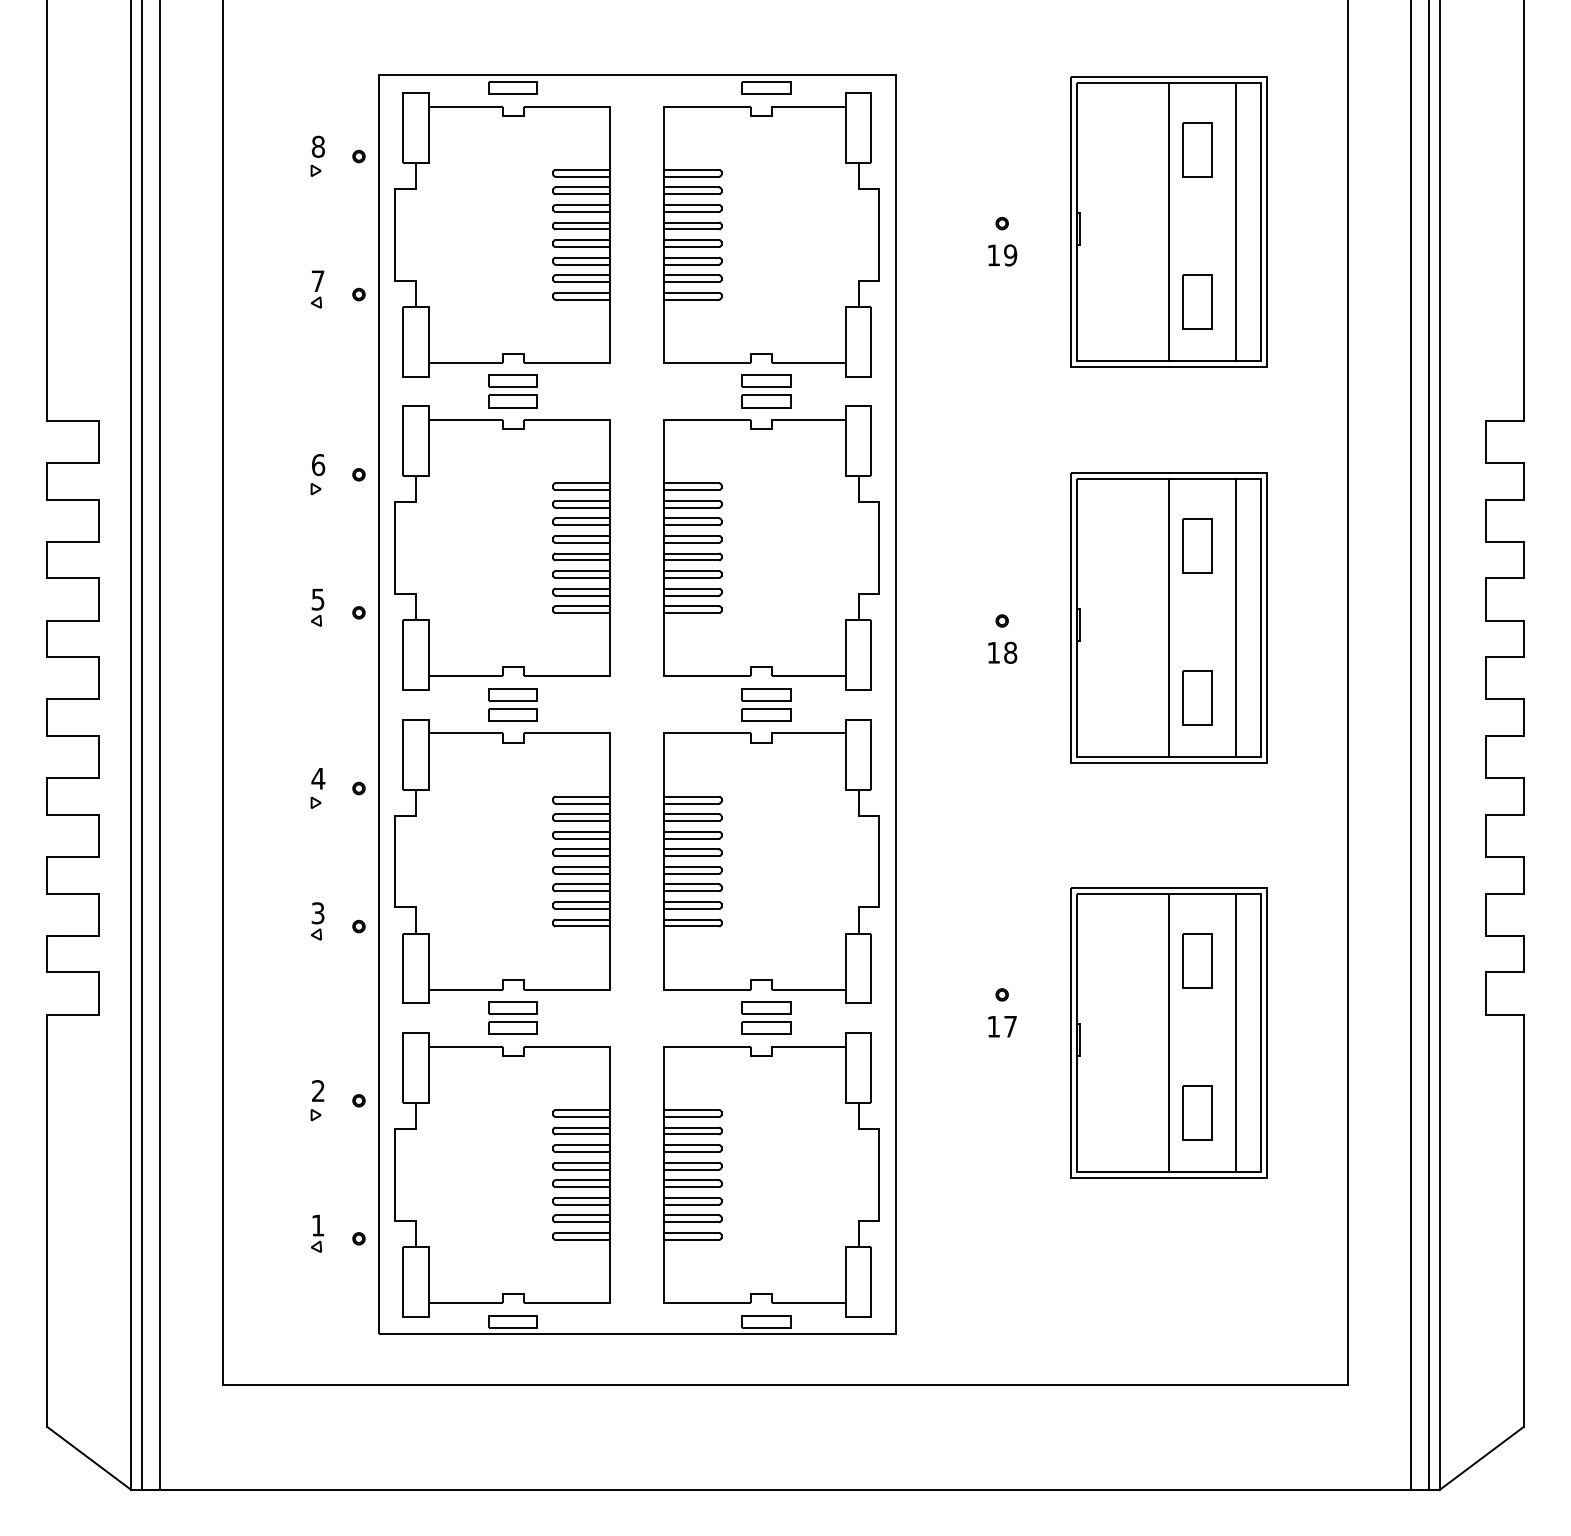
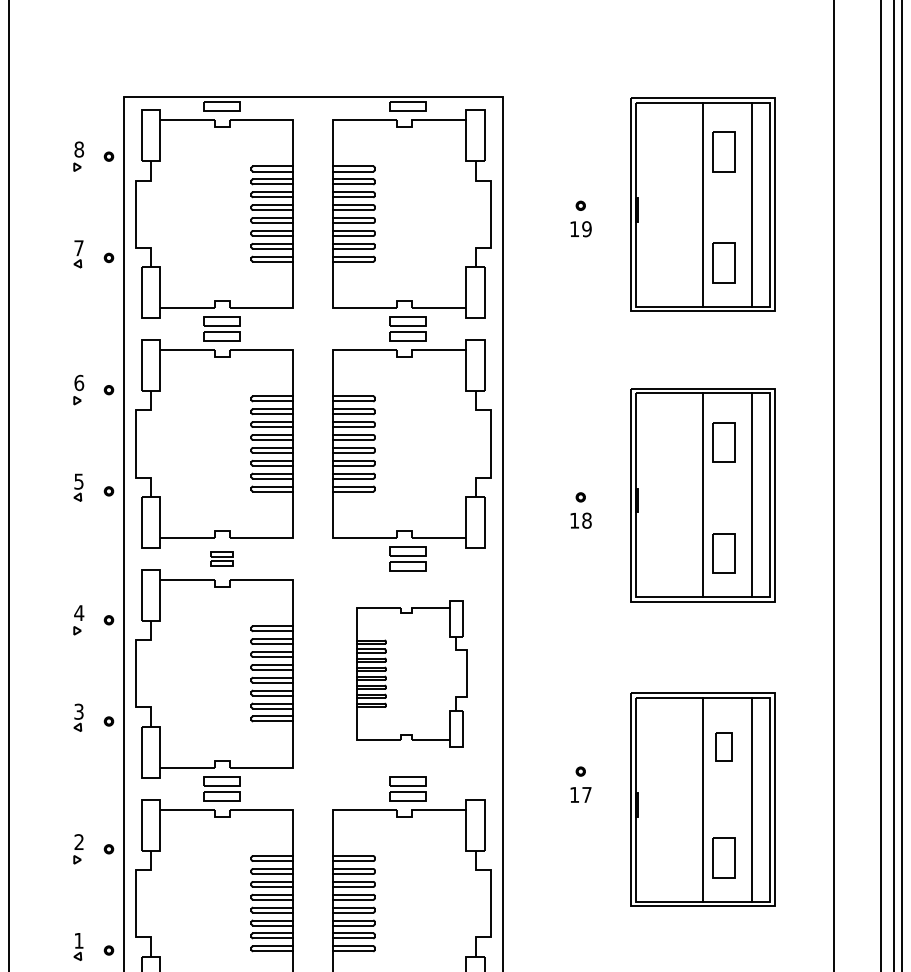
part: (512, 704) -> (221, 558), size x0.6
part: (771, 861) -> (411, 673), size x0.7
part: (1197, 960) -> (724, 746), size x0.7

